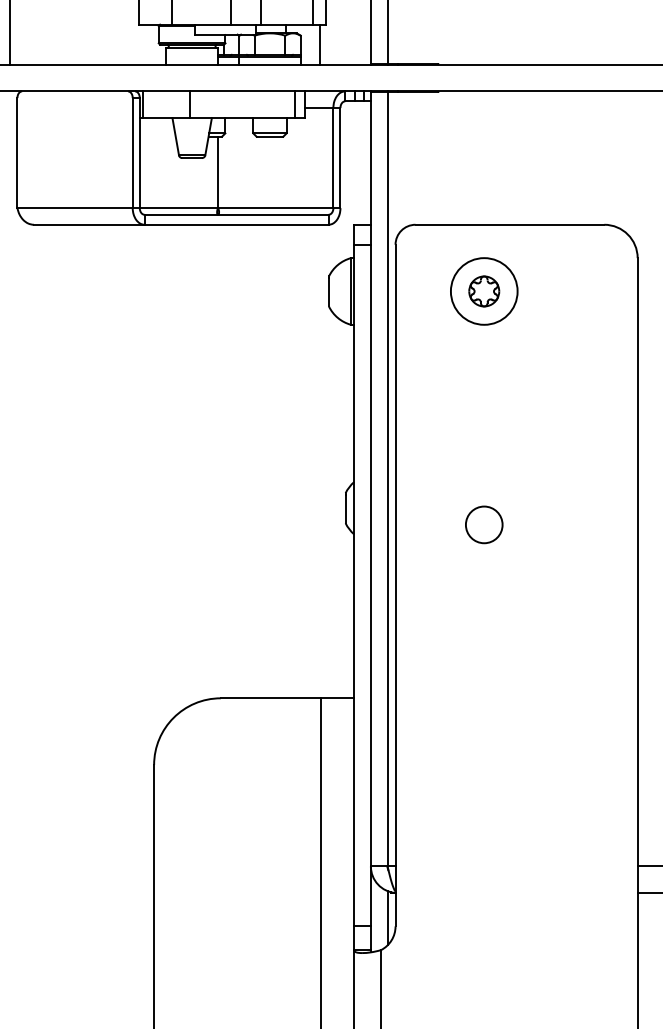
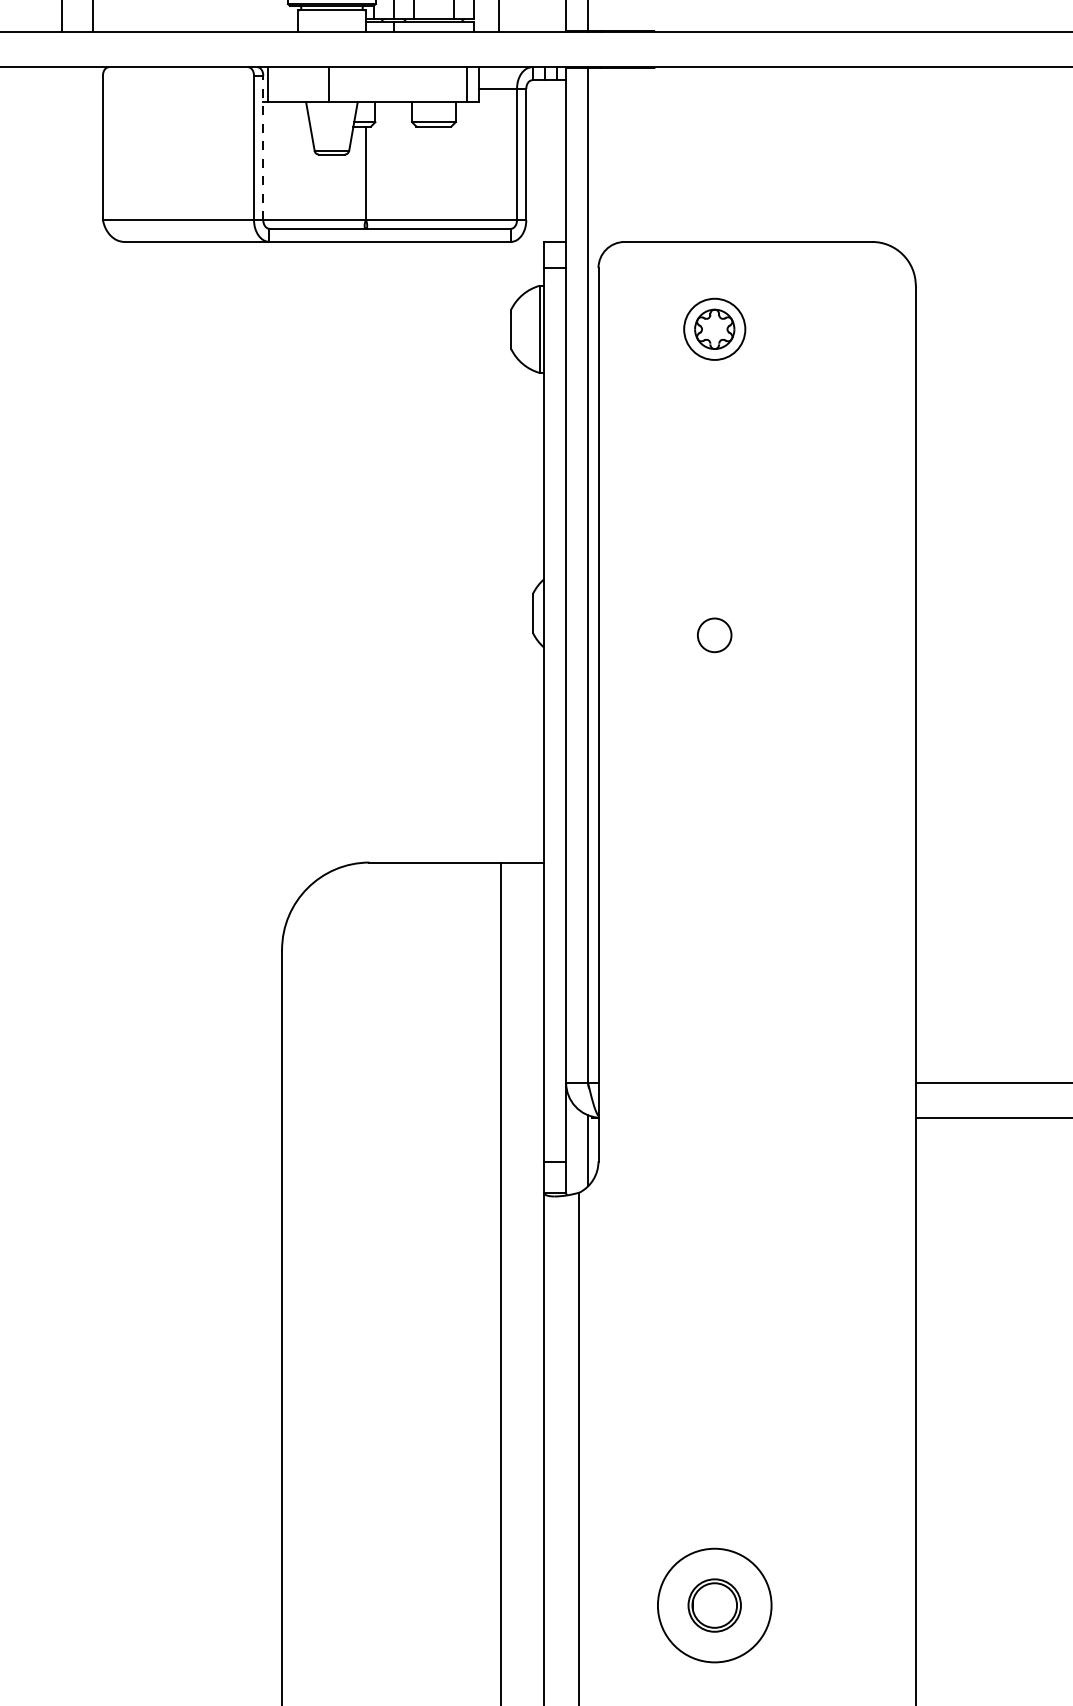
line: (139, 152) -> (263, 147), solid -> dashed
circle: (484, 291) -> (714, 329), size x0.7
circle: (484, 525) -> (714, 635), size x0.7

